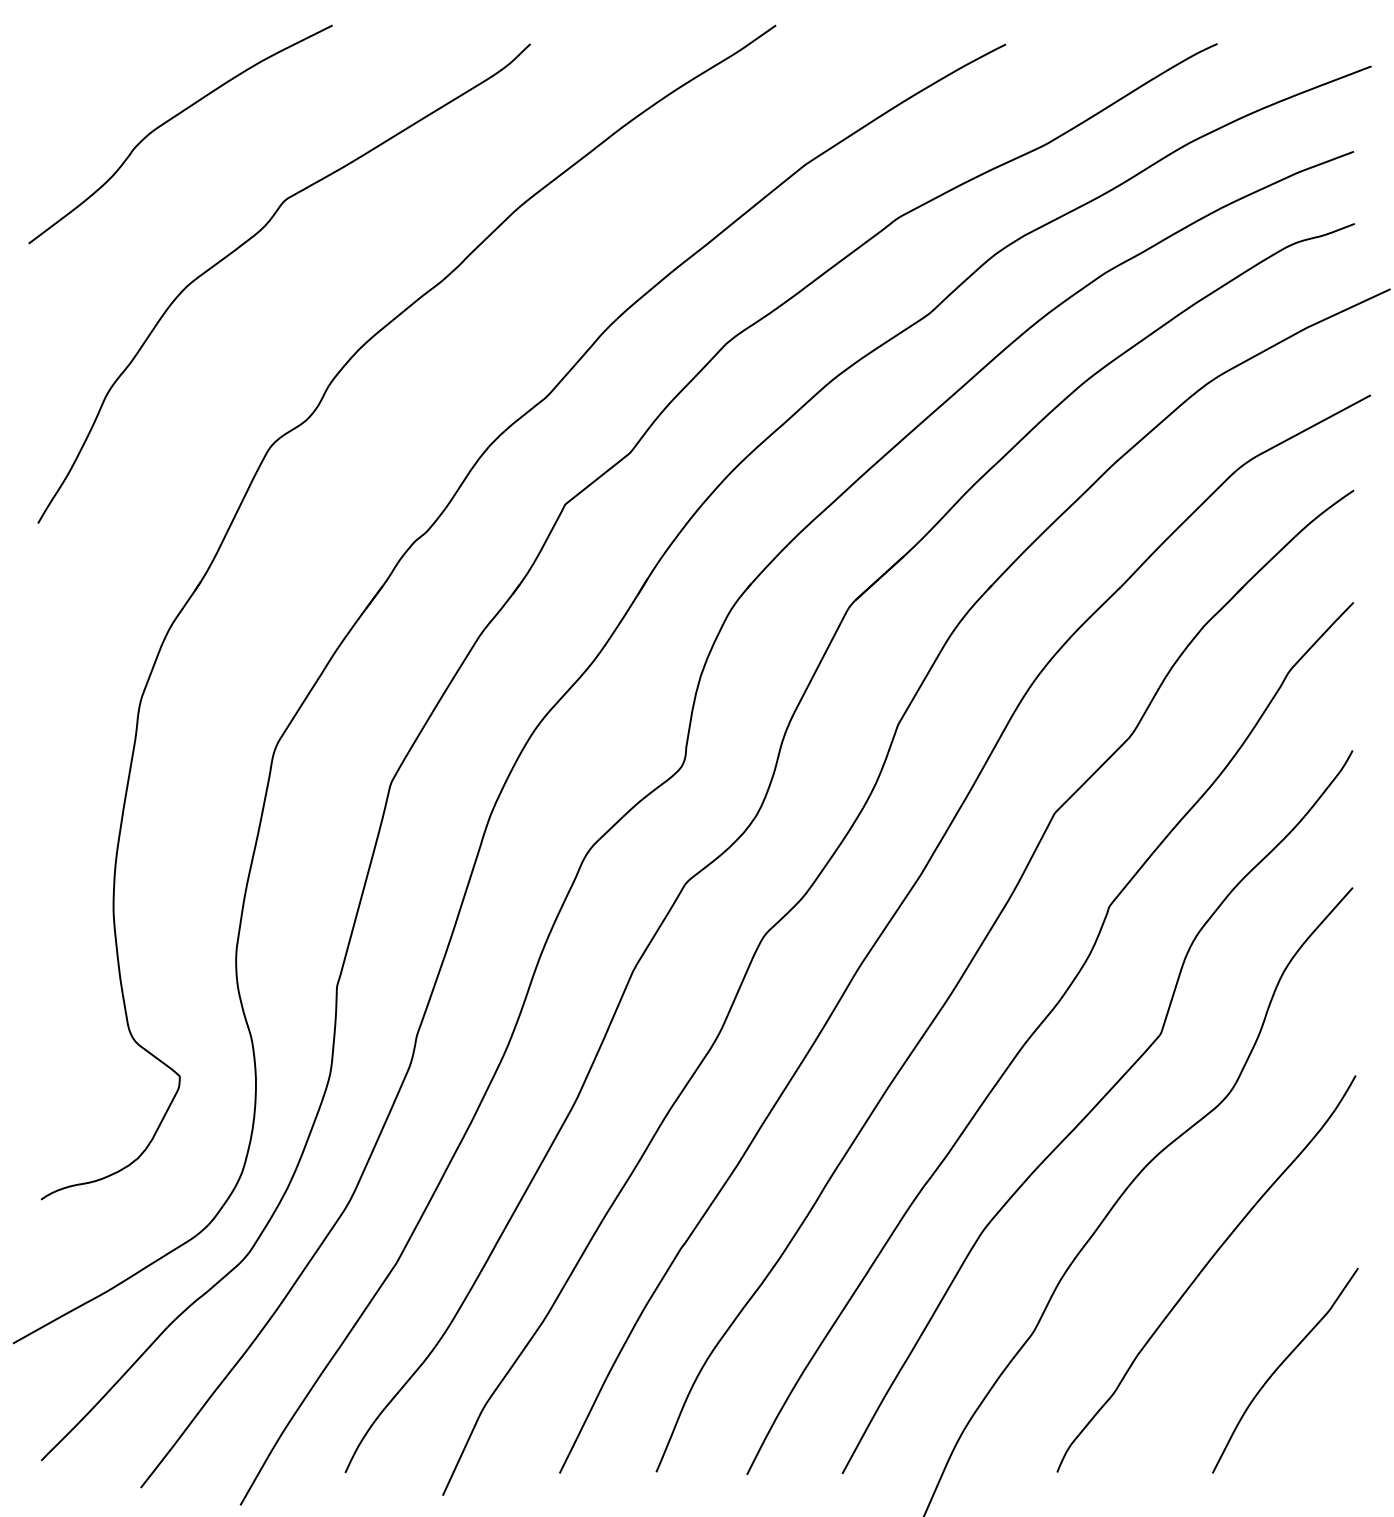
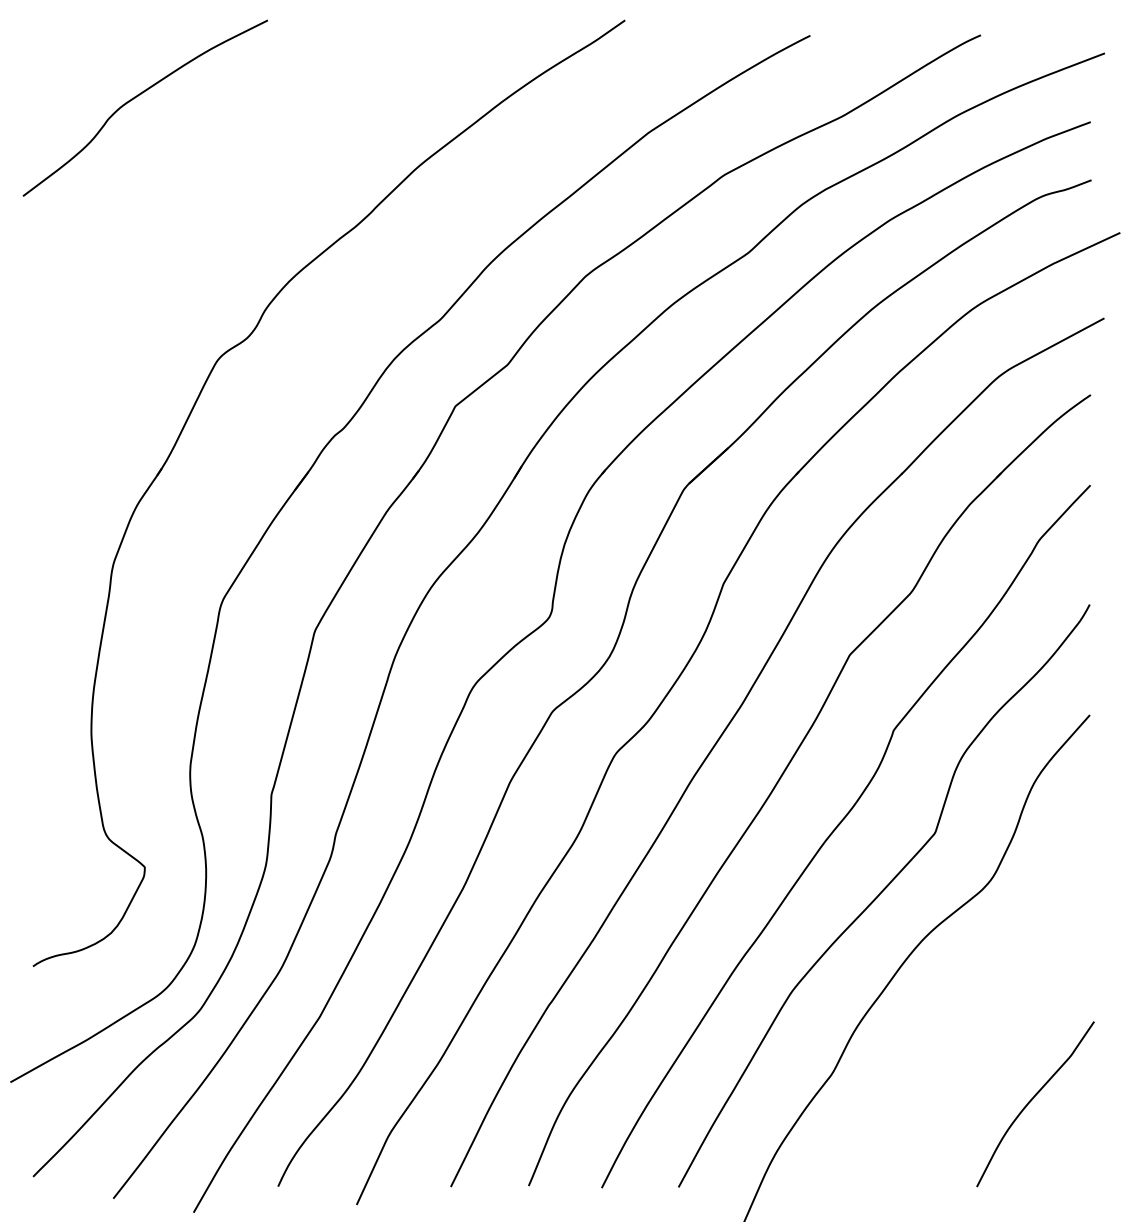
curve: (252, 238) -> (203, 192), removed
curve: (1203, 1270) -> (969, 1023), removed

